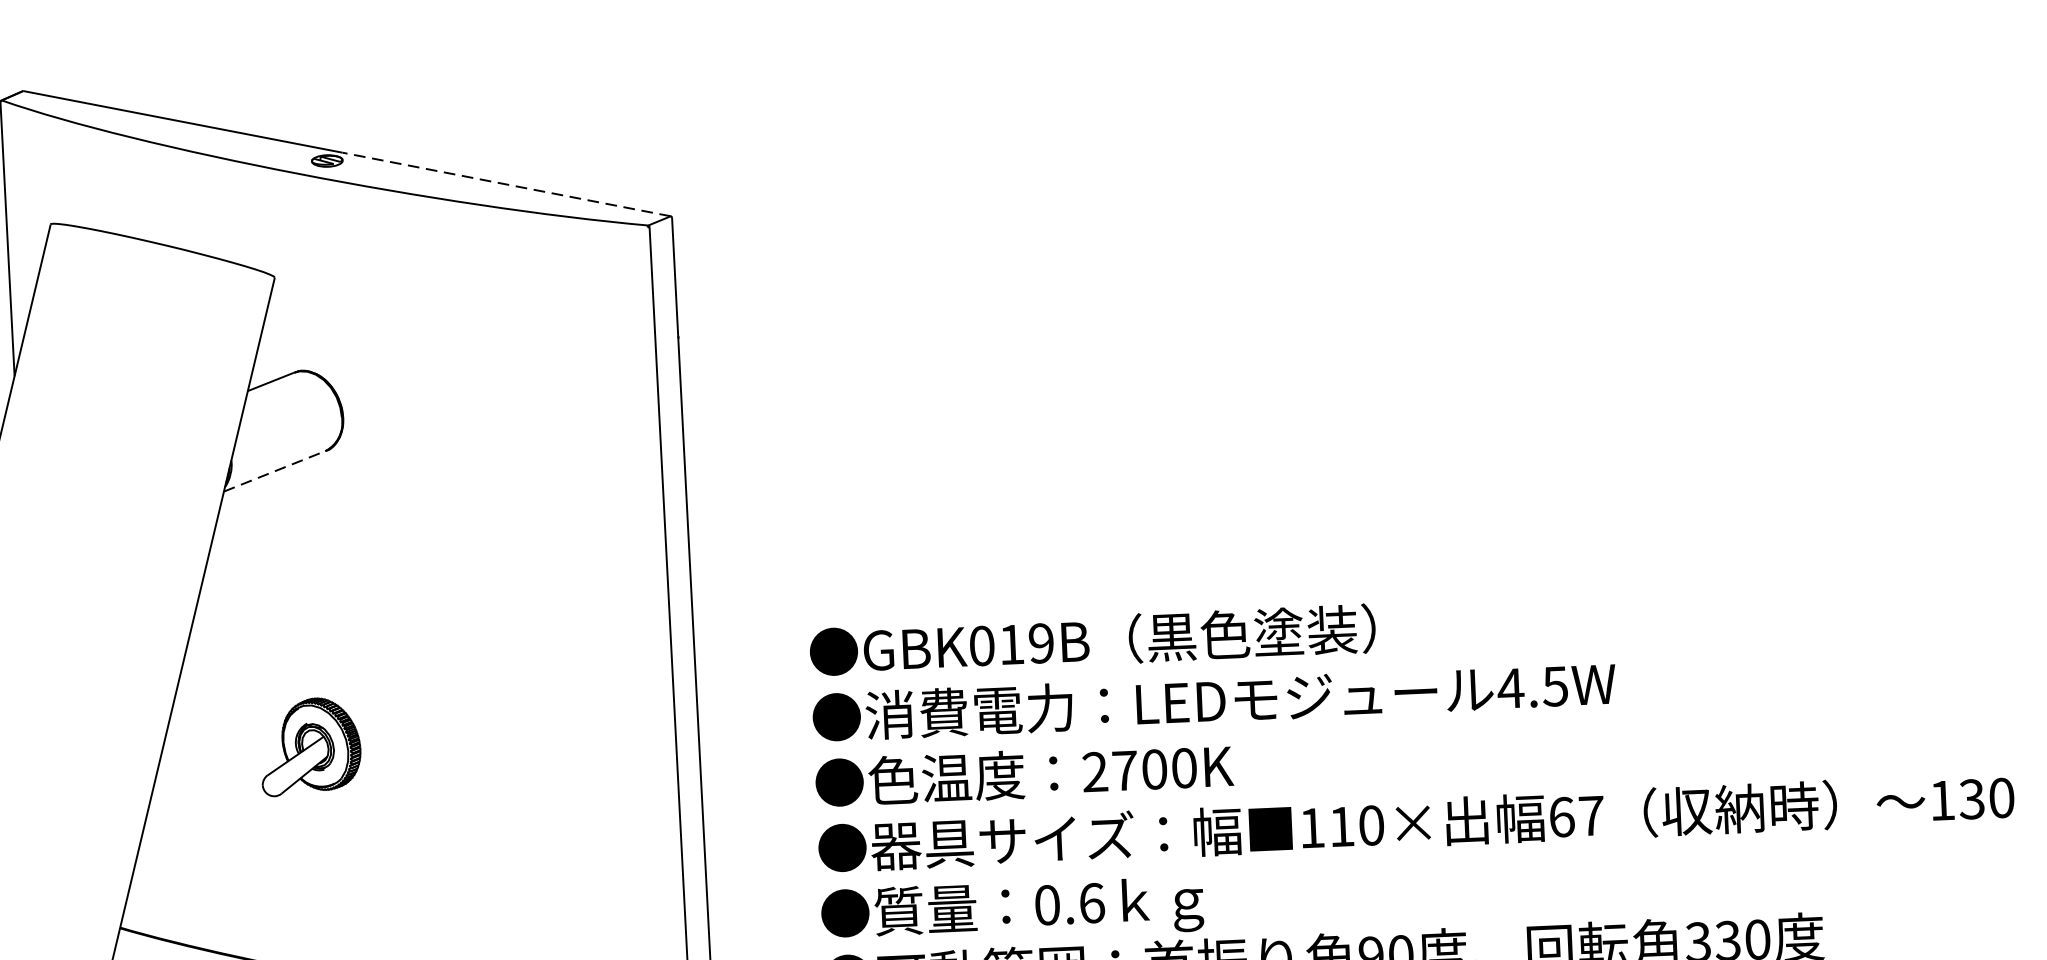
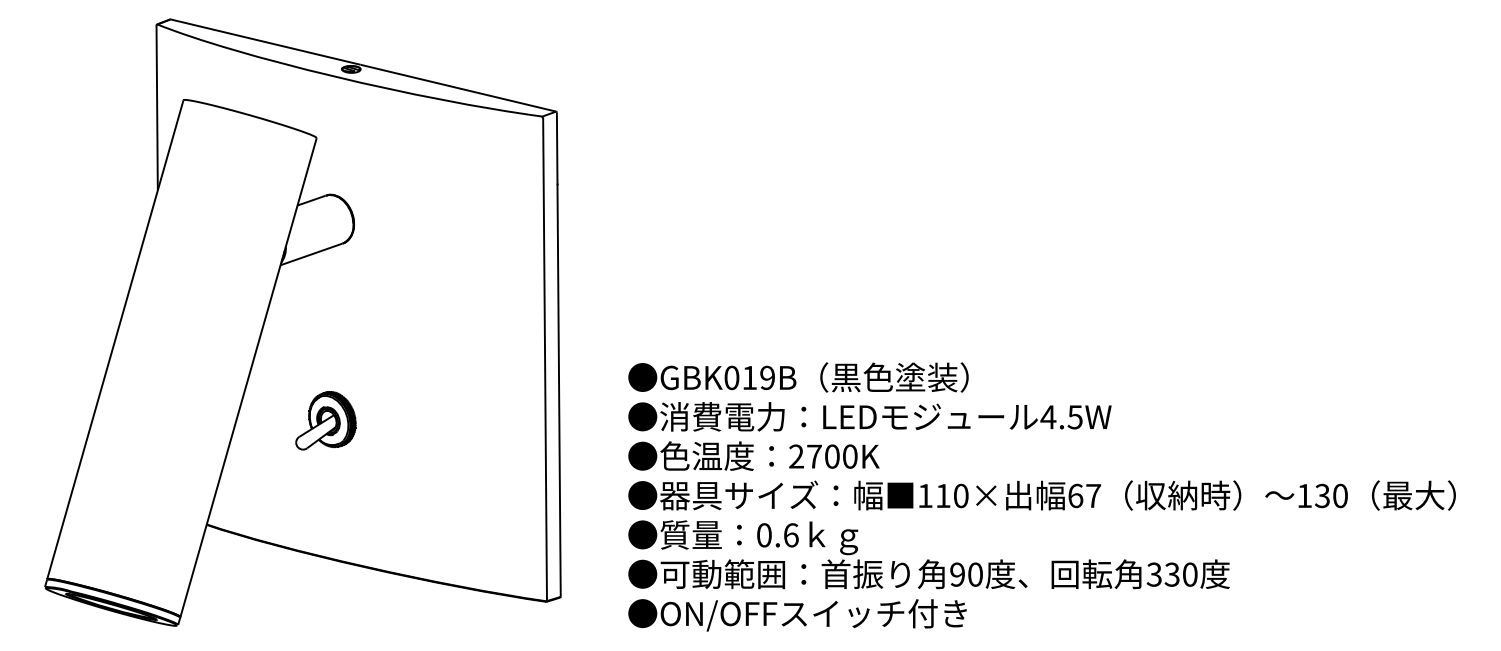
line: (506, 184) -> (458, 88), dashed -> solid
line: (274, 471) -> (311, 254), dashed -> solid

